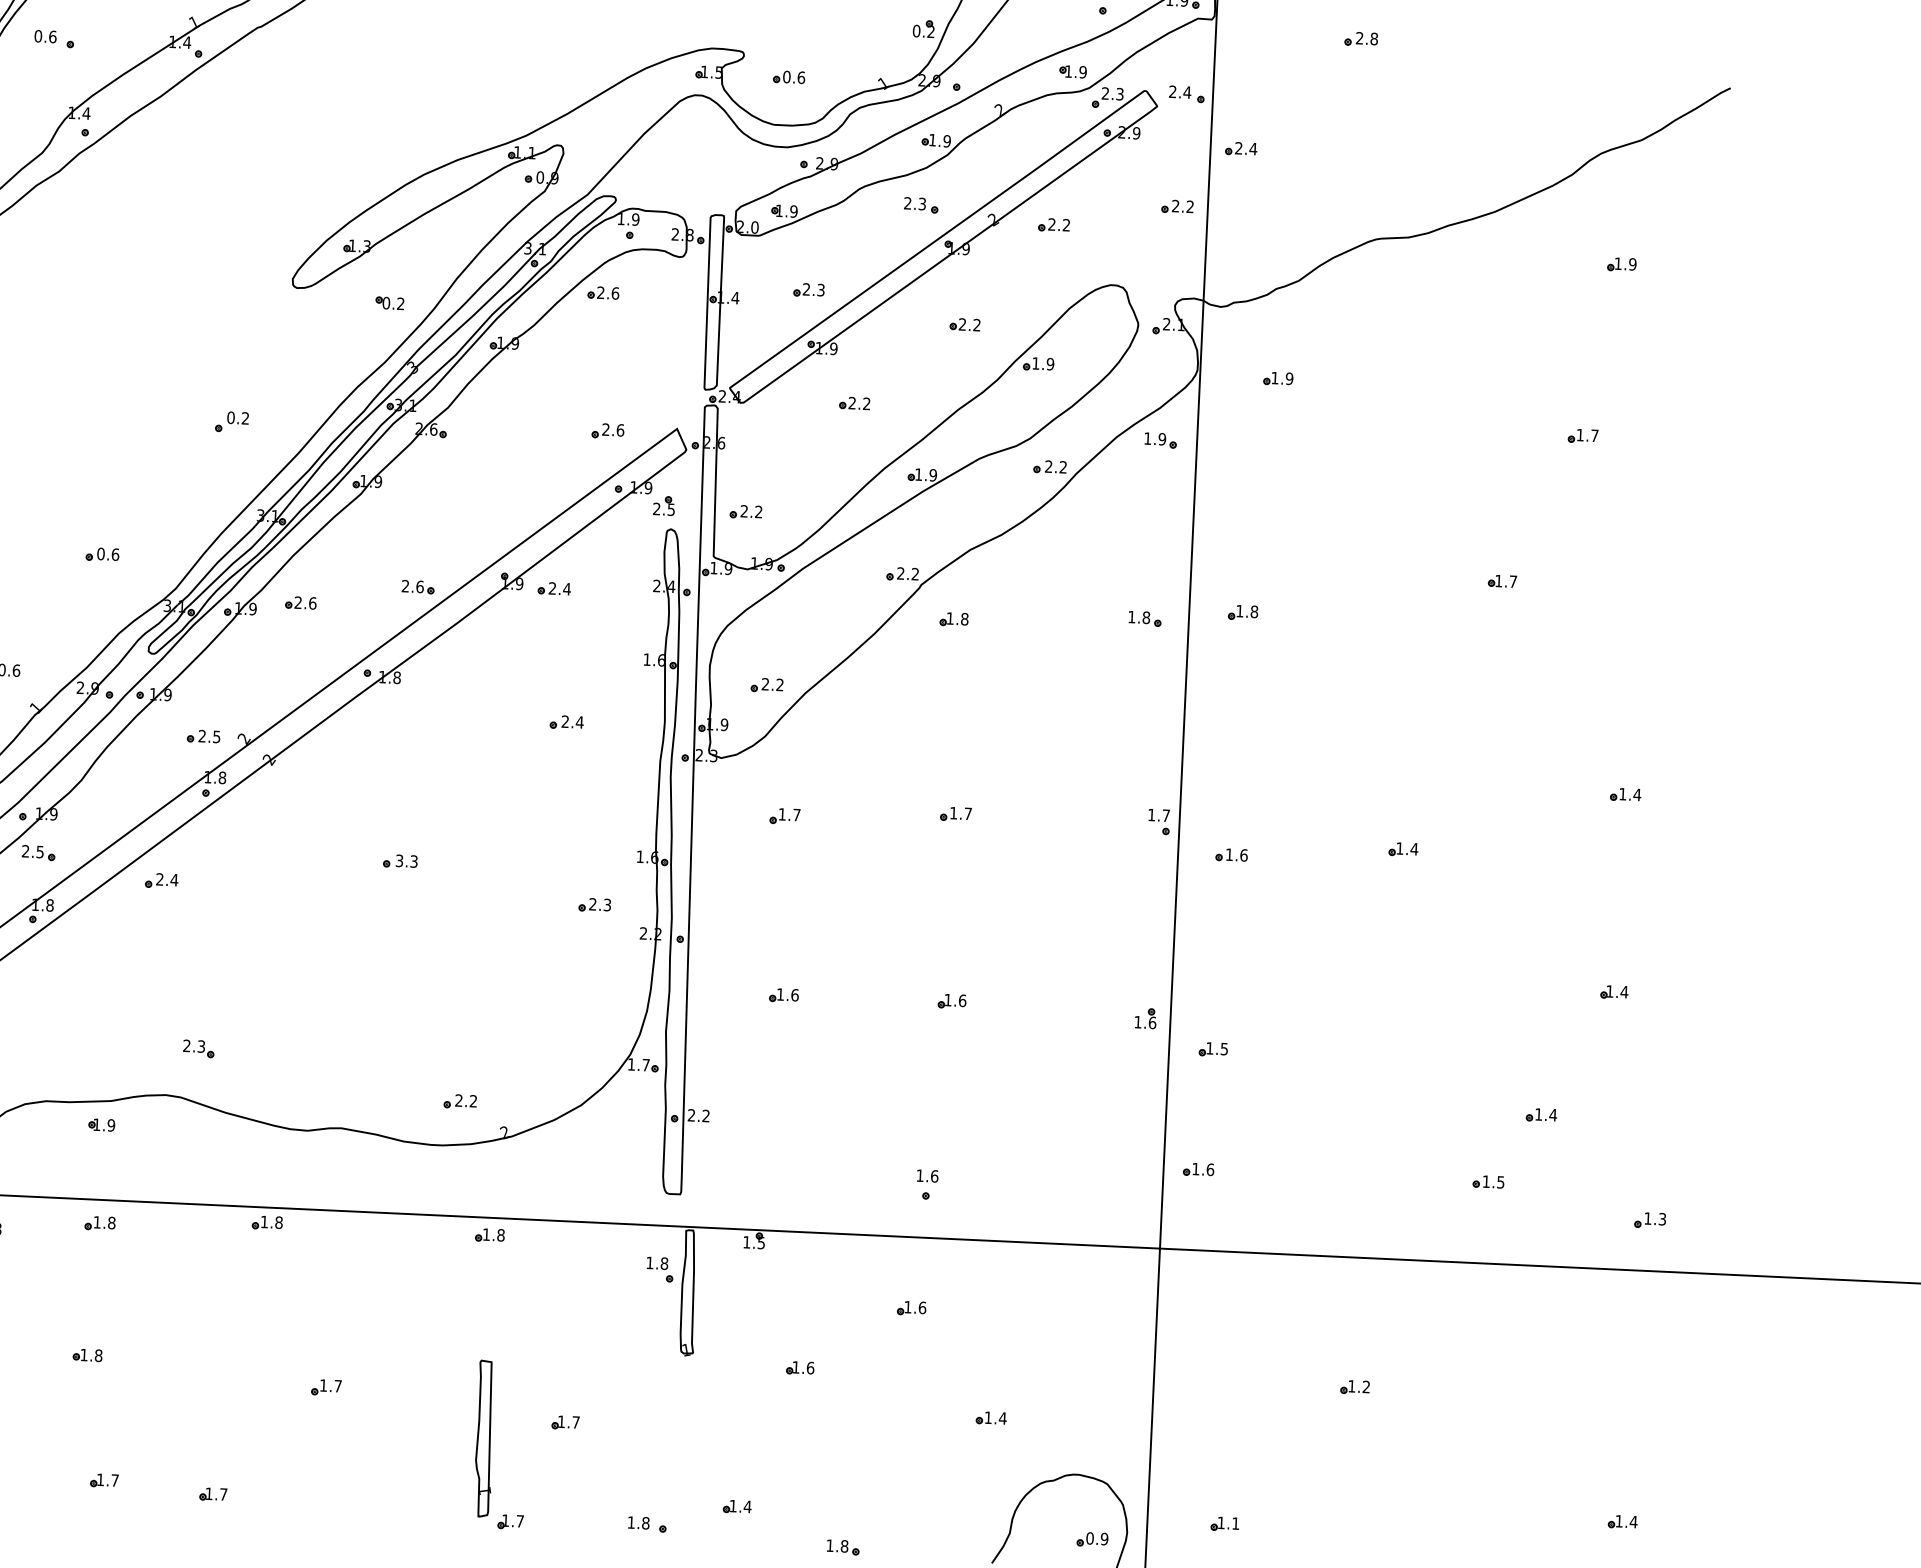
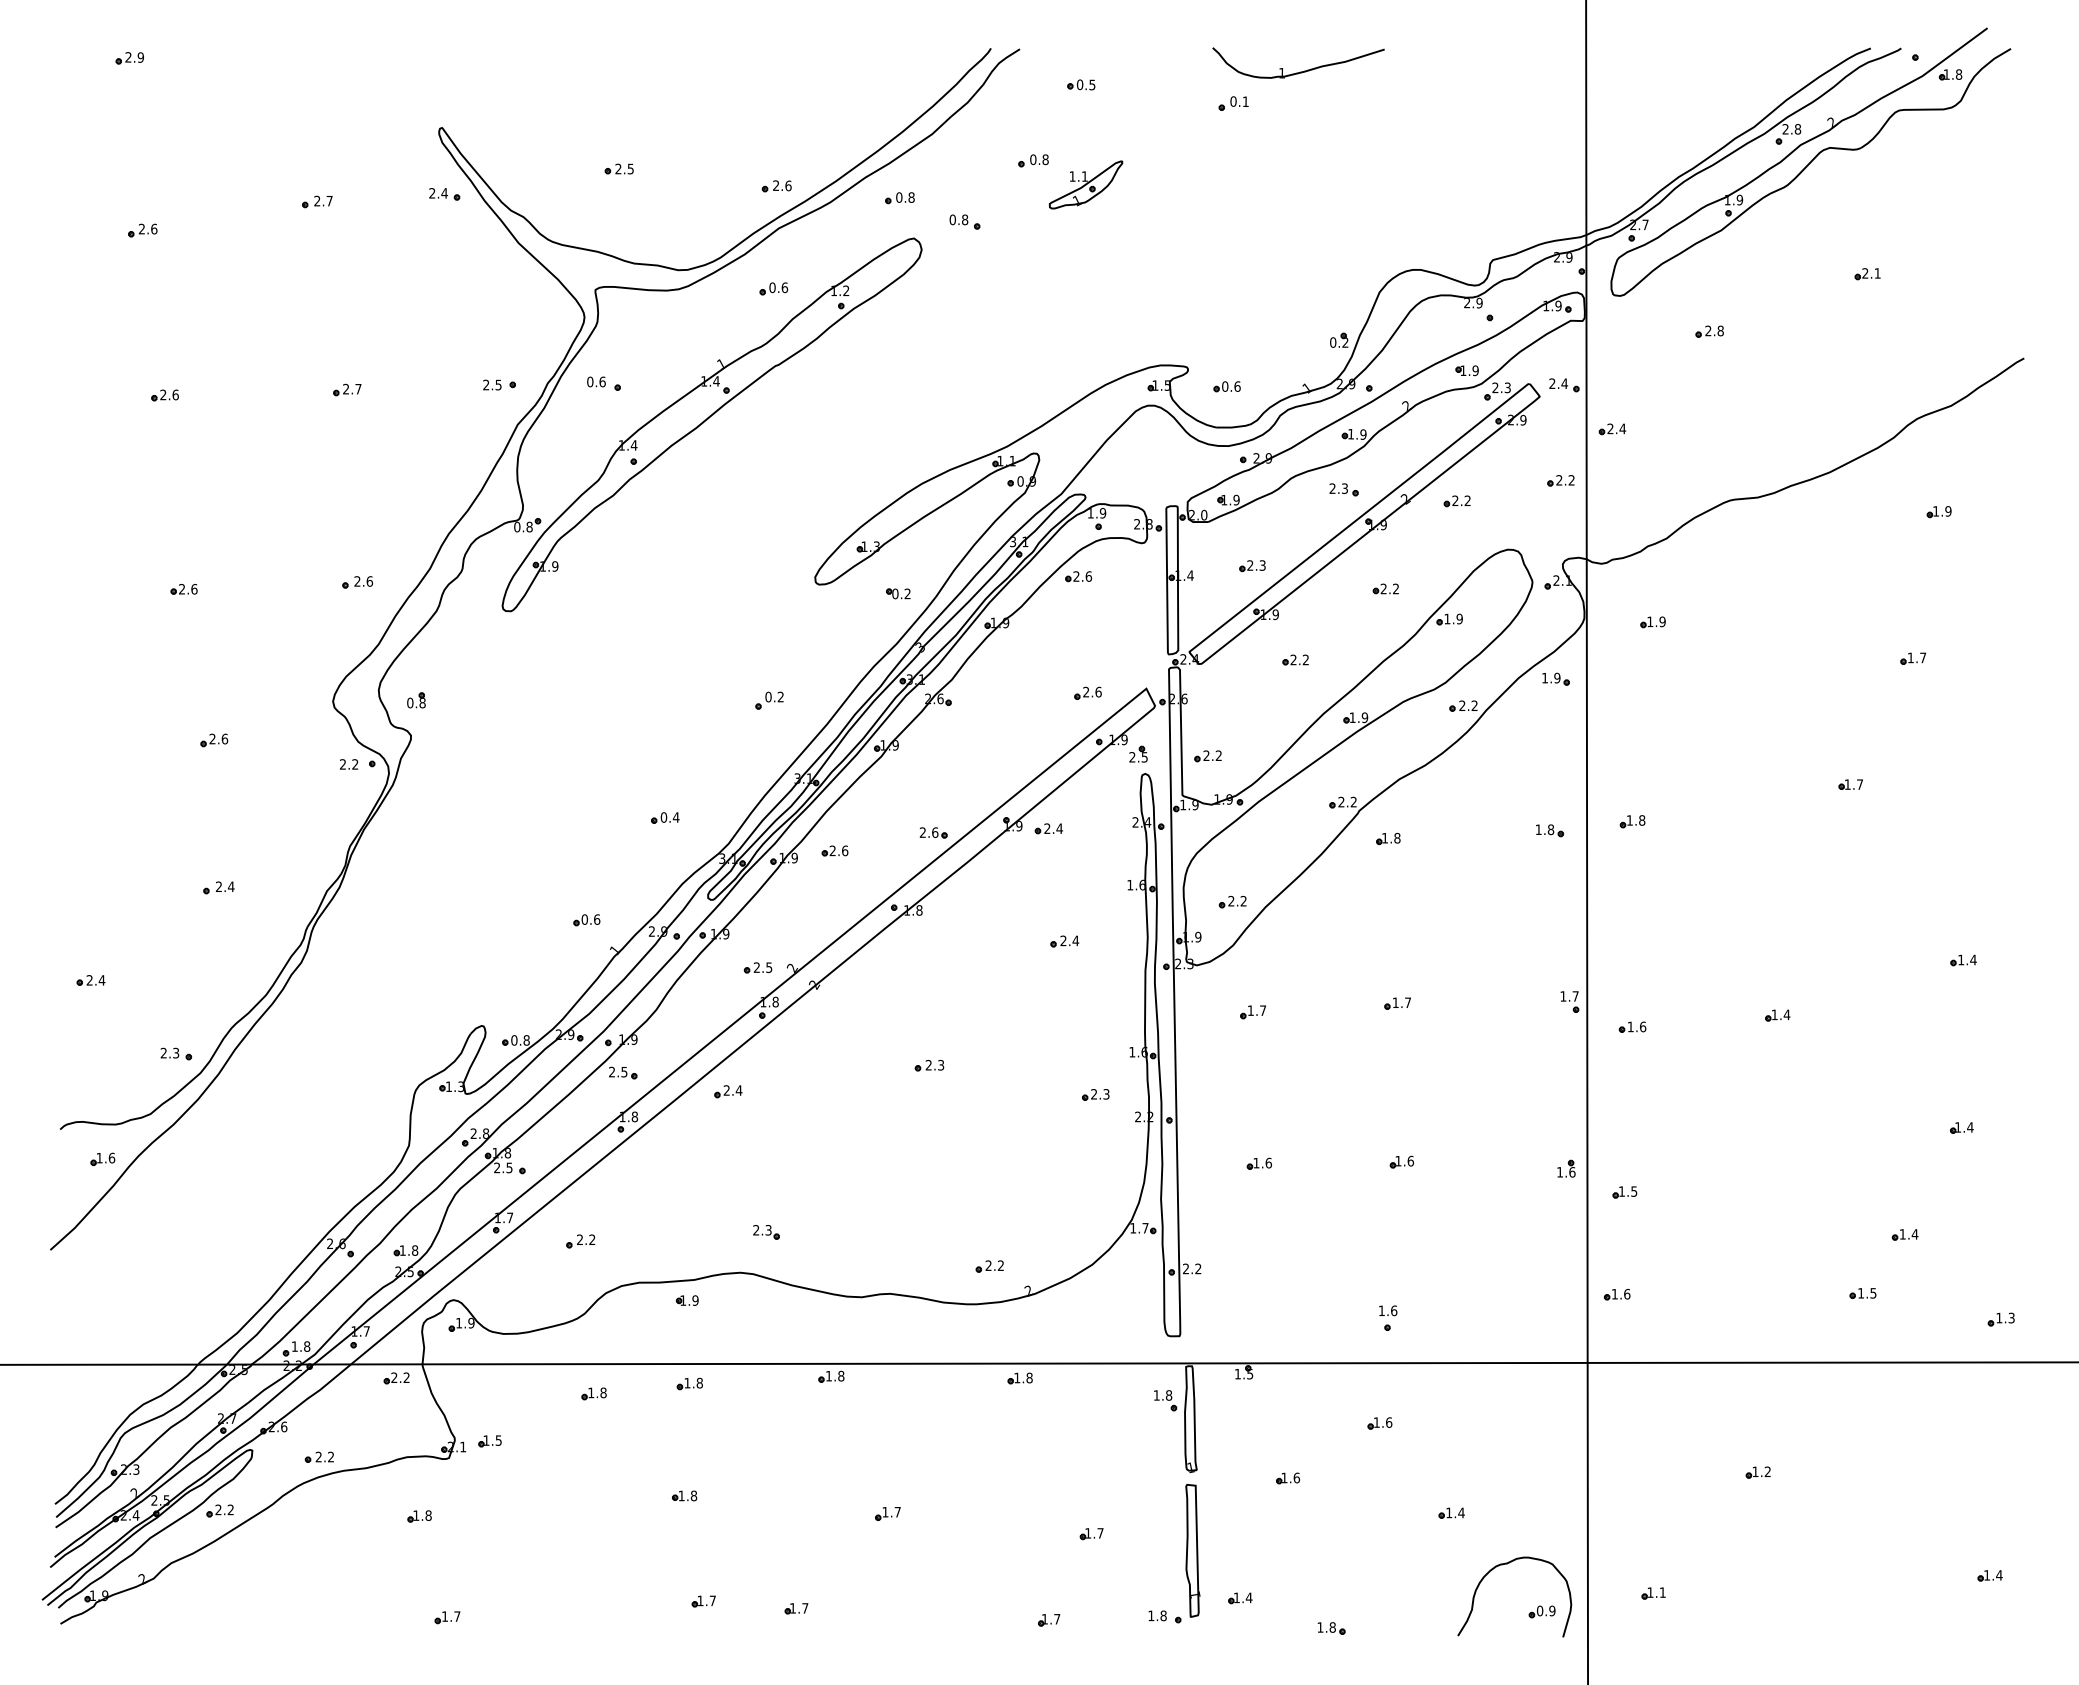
text: (114, 554) -> (675, 817), 0.6 -> 0.4
text: (399, 861) -> (928, 1065), 3.3 -> 2.3
part: (484, 1438) -> (1192, 1550), moved

